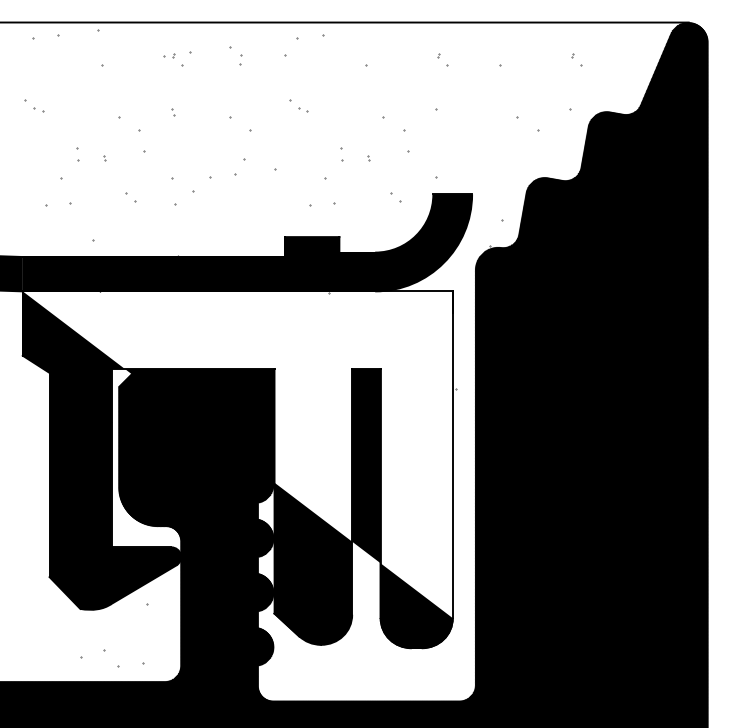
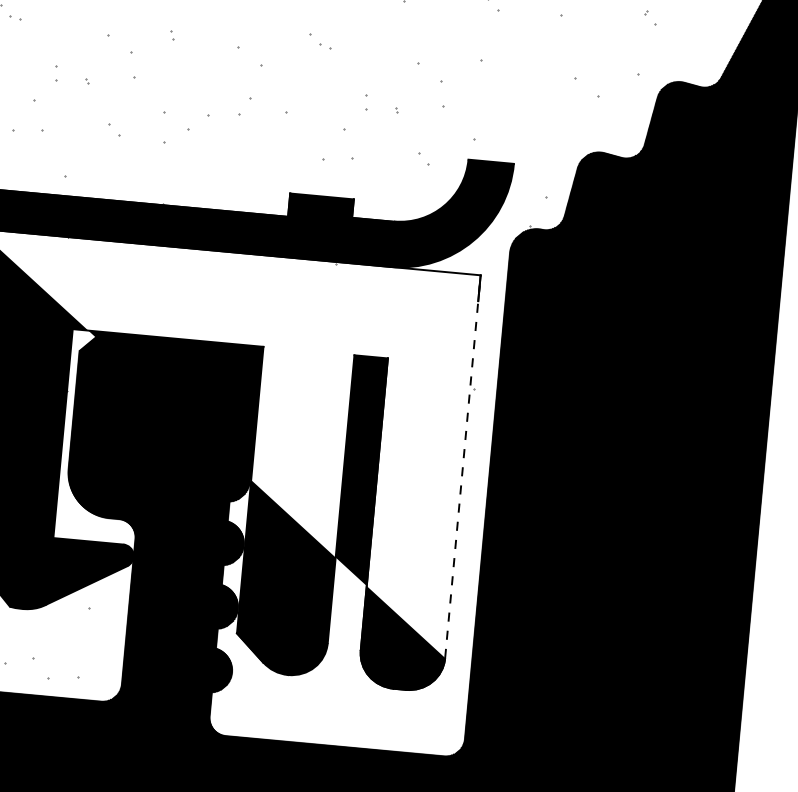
line: (452, 454) -> (462, 466), solid -> dashed

